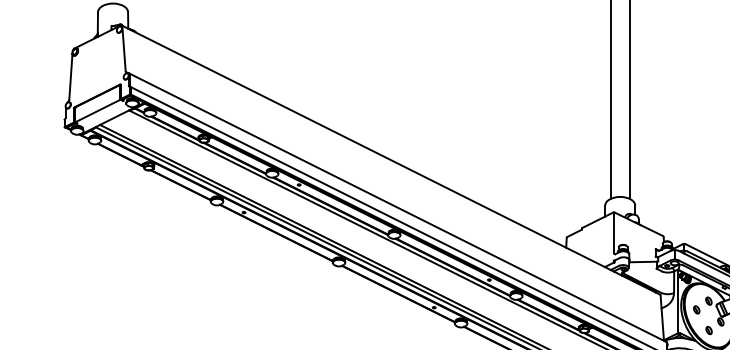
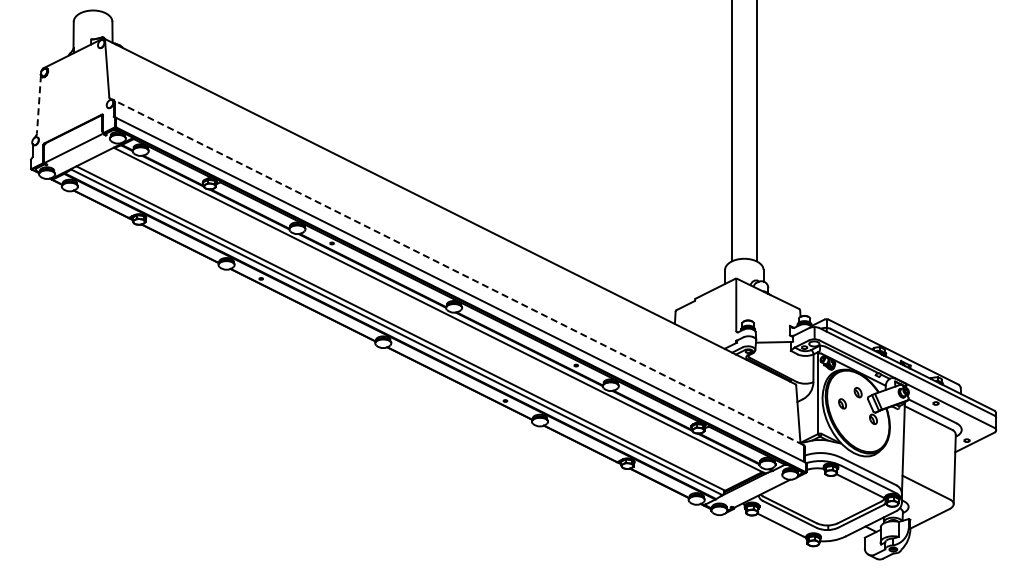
line: (70, 76) -> (38, 104), solid -> dashed
line: (397, 207) -> (458, 272), solid -> dashed
part: (709, 329) -> (858, 429), removed

